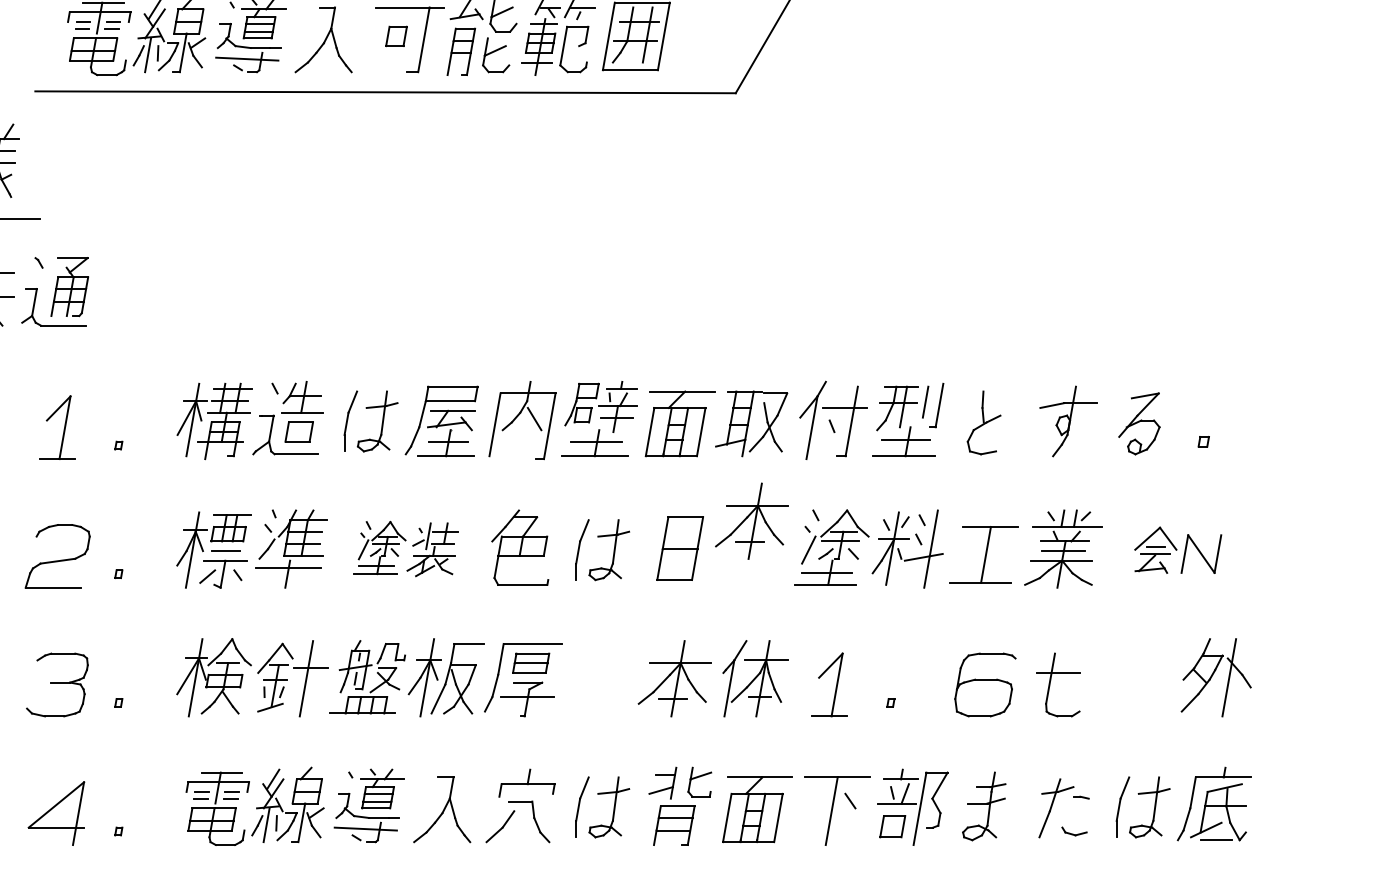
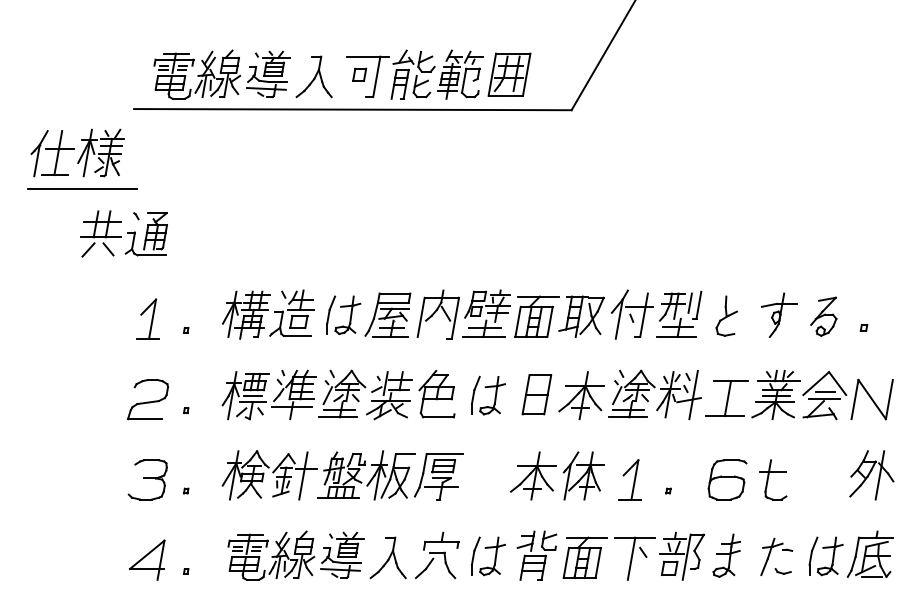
part: (751, 521) -> (581, 395), moved
part: (405, 548) -> (365, 394), size x1.43
part: (1177, 549) -> (847, 395), size x1.67

